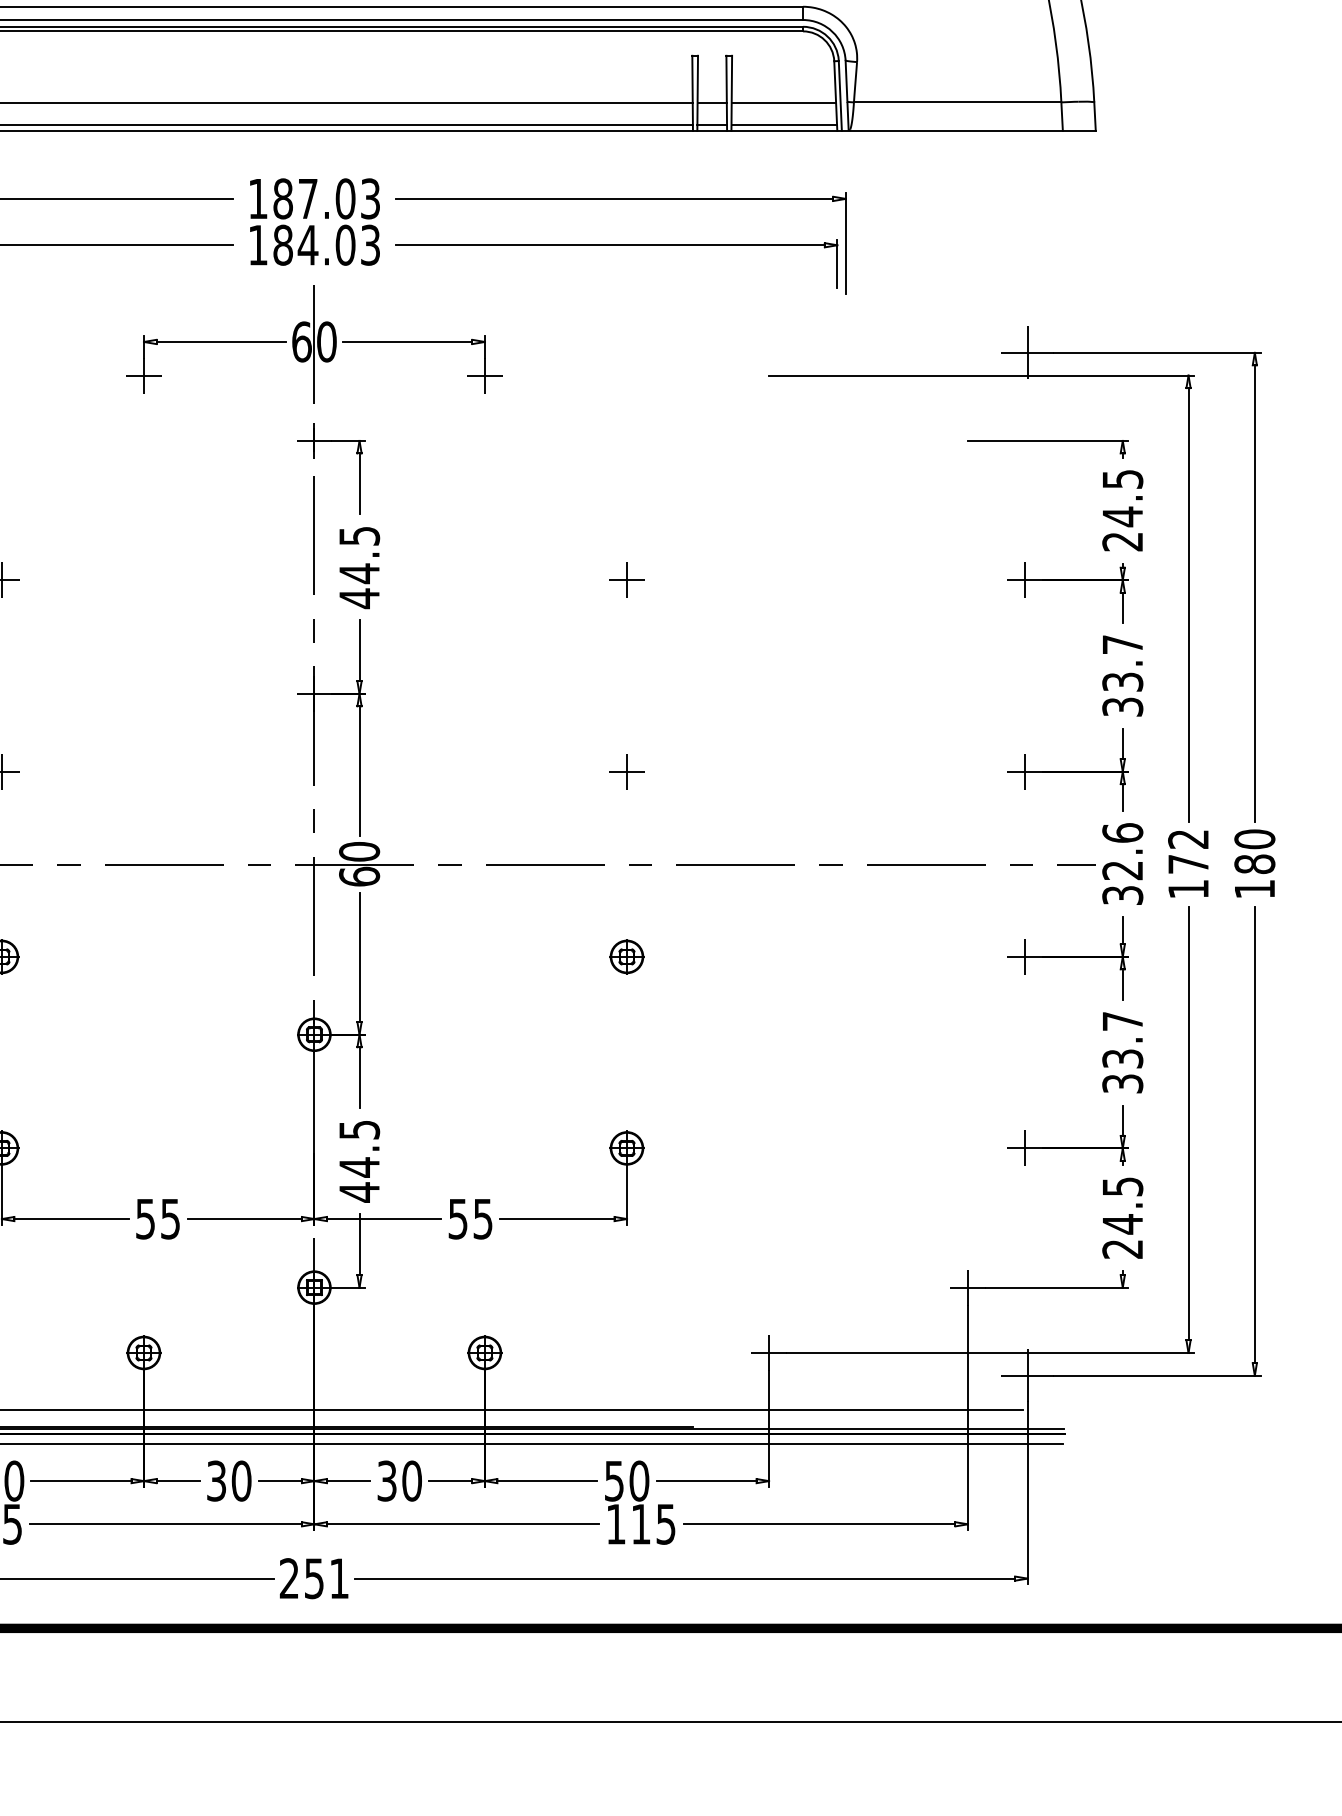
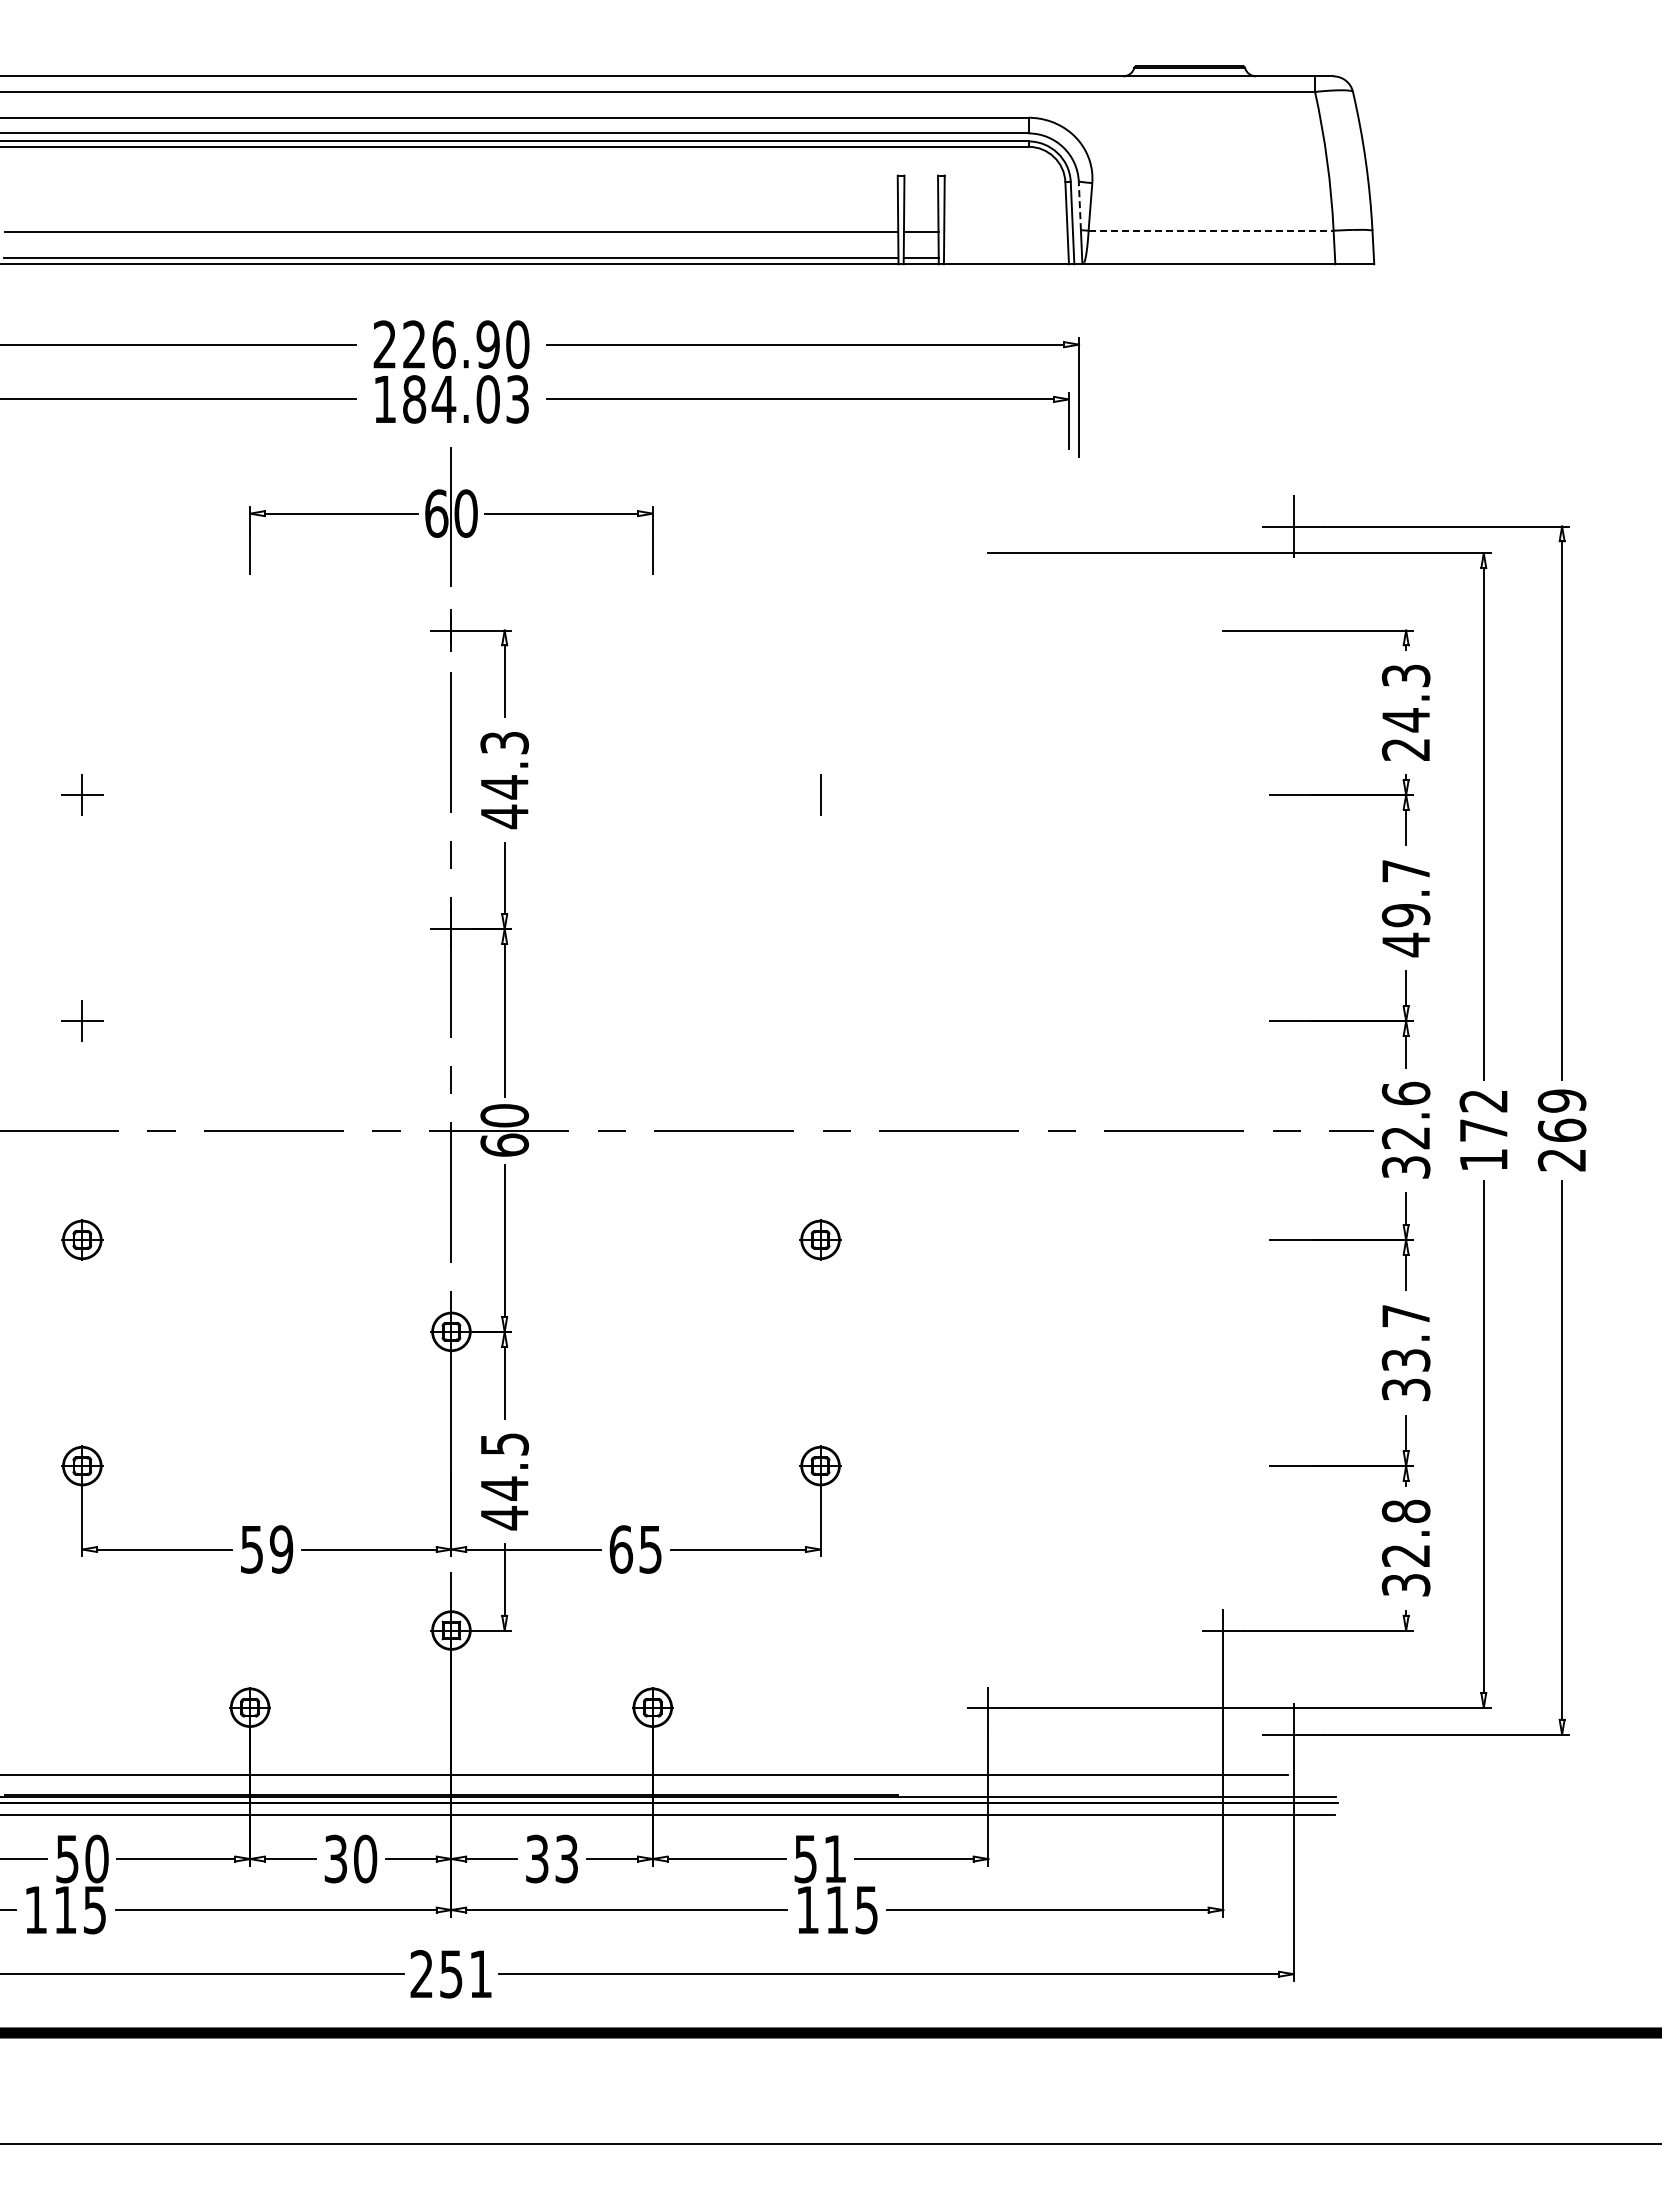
line: (846, 81) -> (1079, 205), solid -> dashed
line: (957, 102) -> (1211, 230), solid -> dashed
line: (783, 103) -> (1005, 231), removed
line: (784, 125) -> (1006, 257), removed
text: (314, 198) -> (451, 344), 187.03 -> 226.90
line: (143, 375) -> (249, 553), removed
line: (484, 375) -> (652, 553), removed
text: (1122, 479) -> (1405, 675), 24.5 -> 24.3
text: (359, 535) -> (504, 742), 44.5 -> 44.3
line: (626, 579) -> (820, 794), removed
line: (1024, 579) -> (1290, 794), removed
text: (1122, 694) -> (1405, 930), 33.7 -> 49.7
part: (626, 771) -> (820, 1020), removed
line: (1024, 771) -> (1290, 1020), removed
text: (1254, 864) -> (1561, 1130), 180 -> 269
line: (1024, 956) -> (1290, 1239), removed
line: (1024, 1147) -> (1290, 1465), removed
text: (1122, 1217) -> (1405, 1547), 24.5 -> 32.8
text: (170, 1219) -> (281, 1549), 55 -> 59
text: (458, 1219) -> (621, 1549), 55 -> 65
text: (411, 1480) -> (566, 1858), 30 -> 33
text: (638, 1480) -> (834, 1858), 50 -> 51

